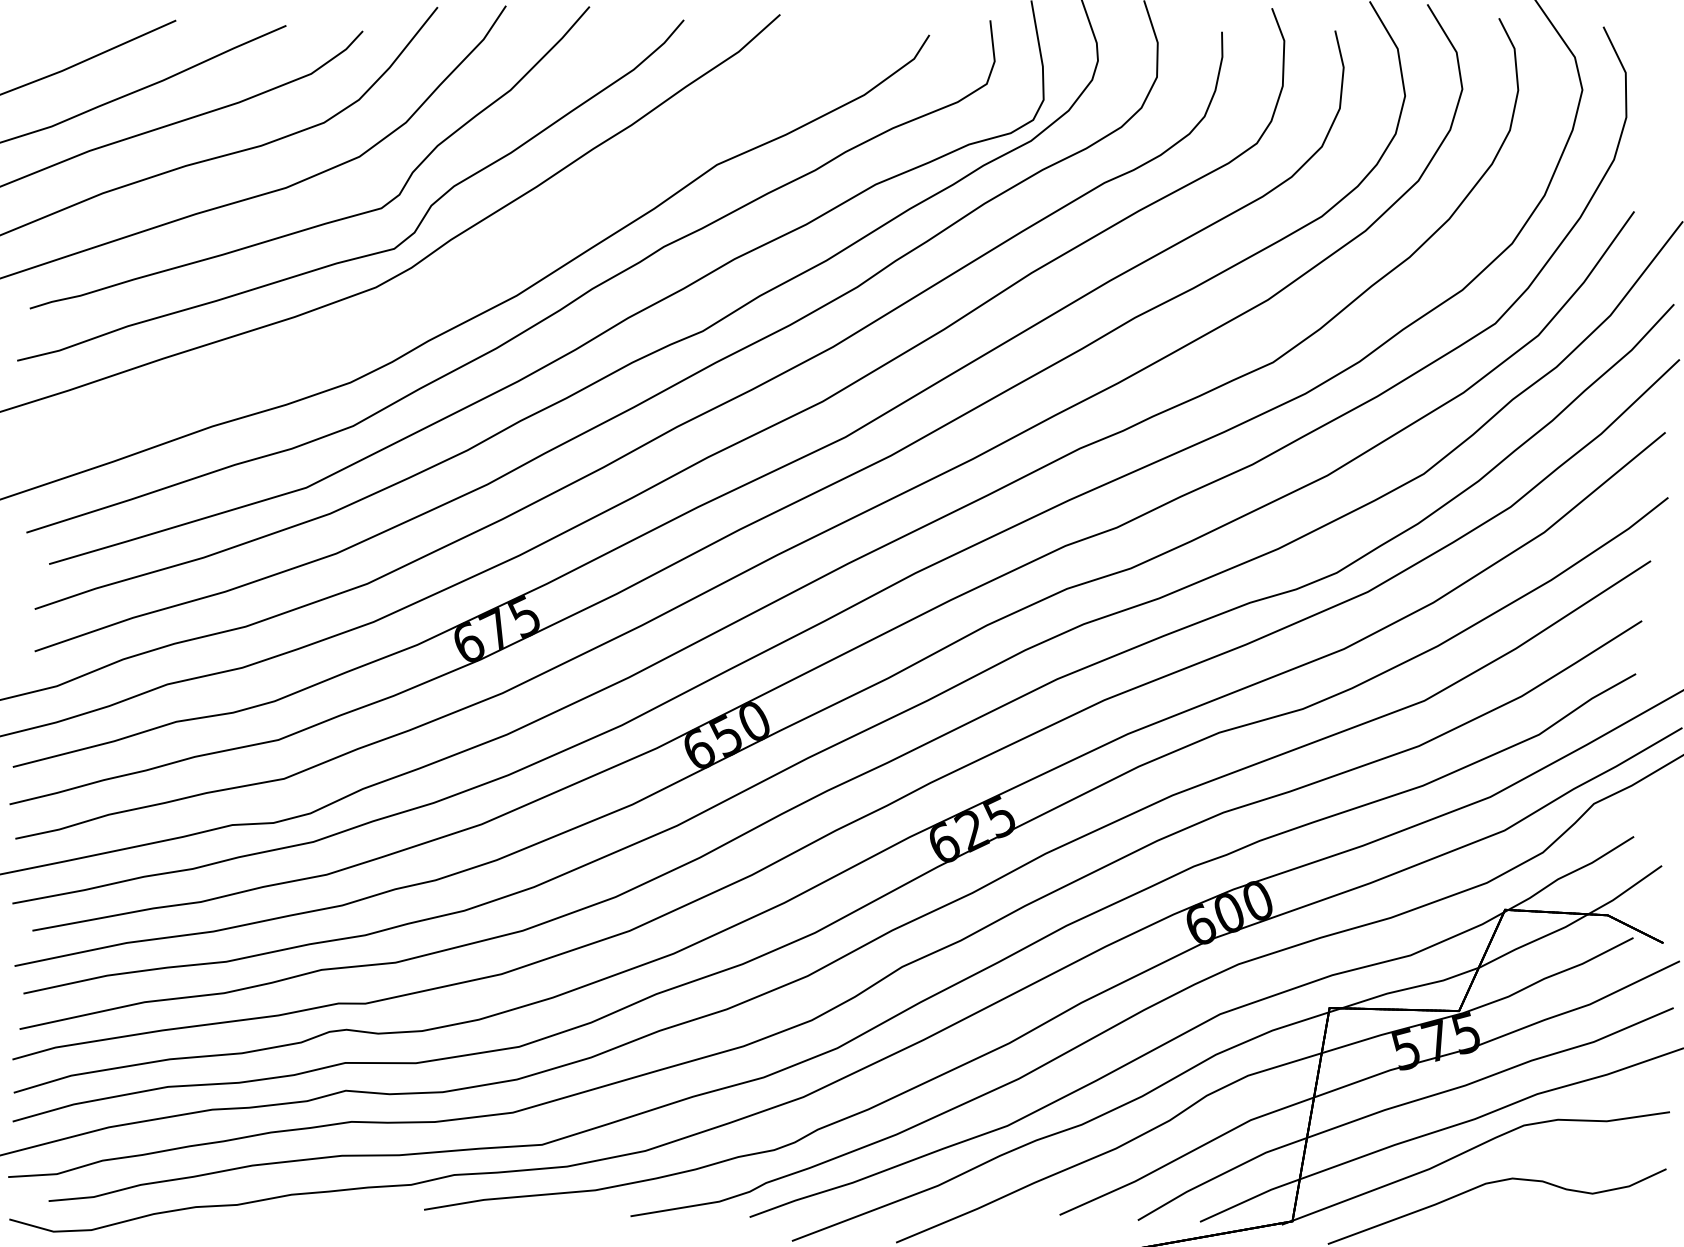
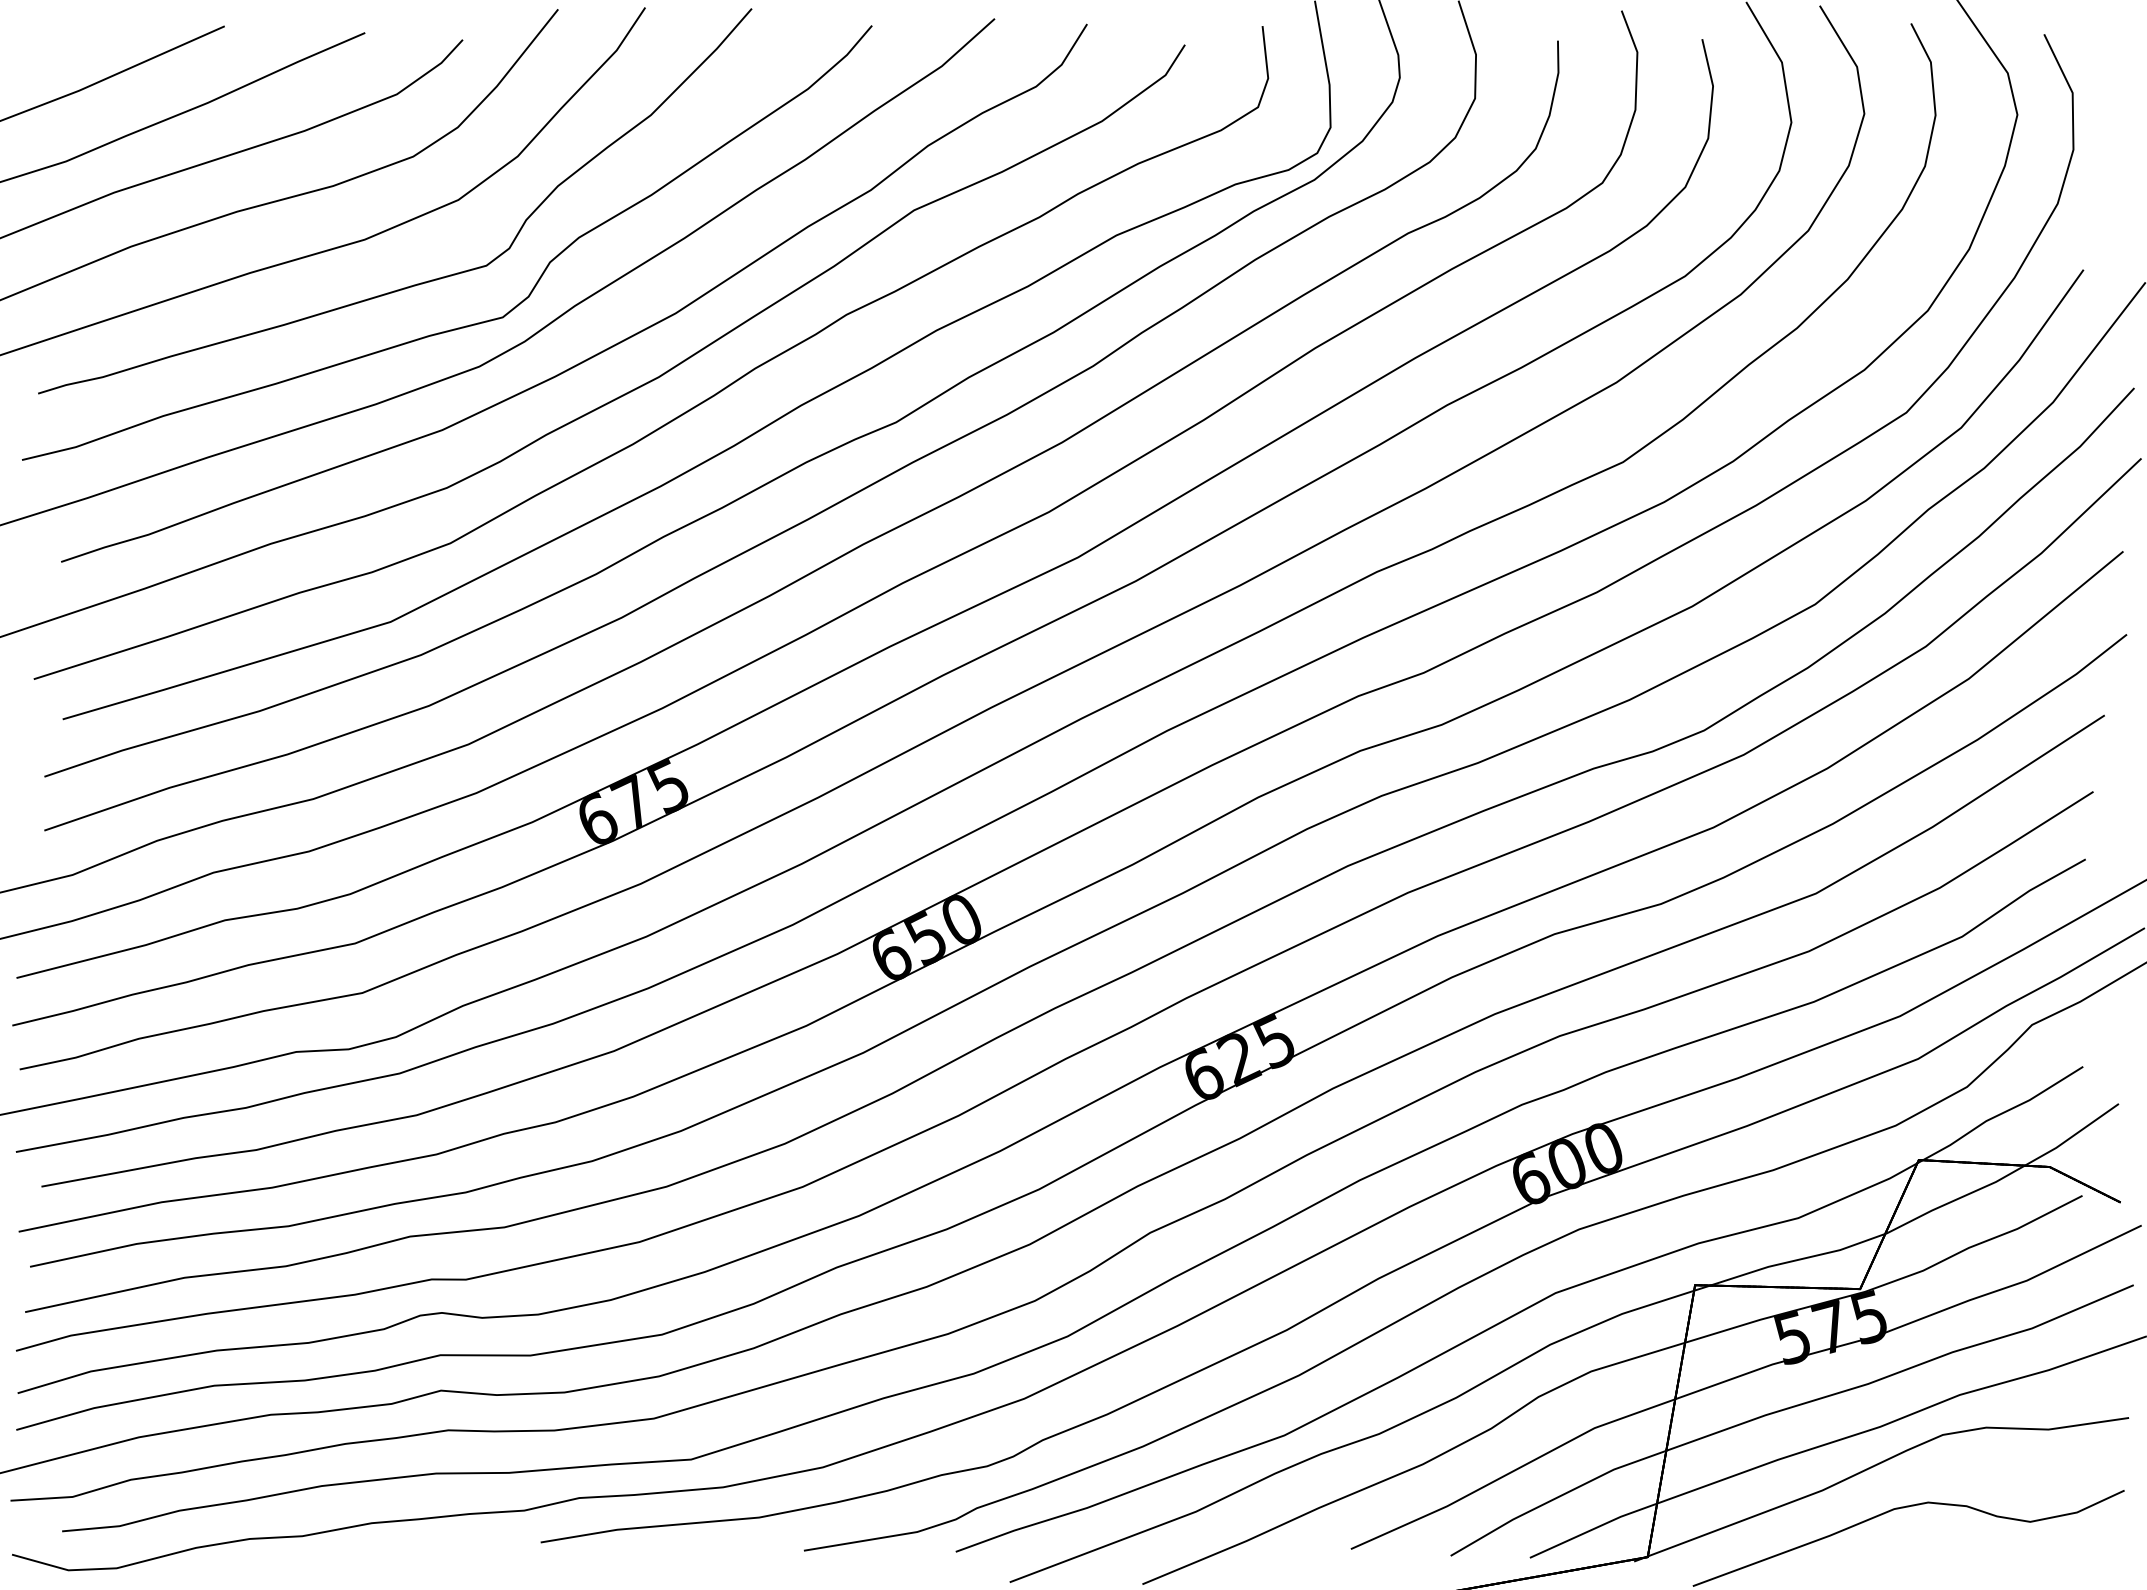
part: (472, 274) -> (602, 350), added

